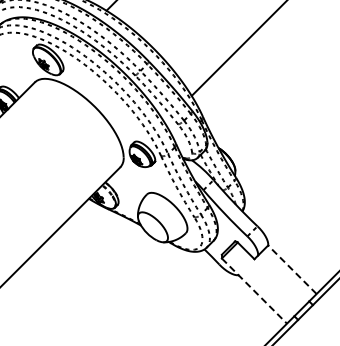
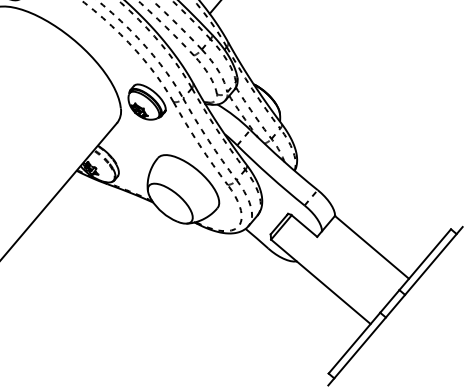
line: (292, 269) -> (372, 246), dashed -> solid
line: (254, 291) -> (321, 282), dashed -> solid

